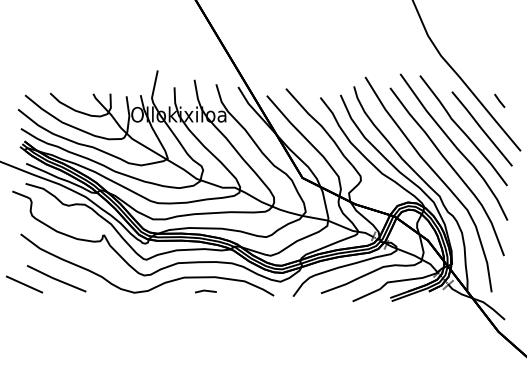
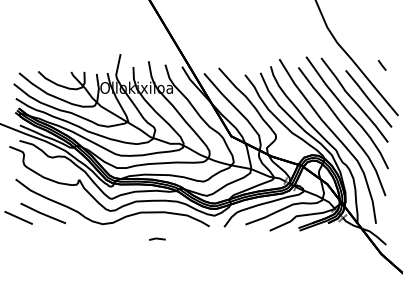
line: (498, 101) -> (381, 65), moved
line: (205, 290) -> (157, 238), moved

